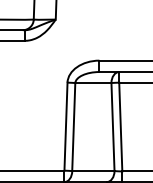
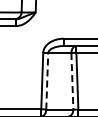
line: (74, 125) -> (47, 80), solid -> dashed
line: (113, 127) -> (72, 81), solid -> dashed

